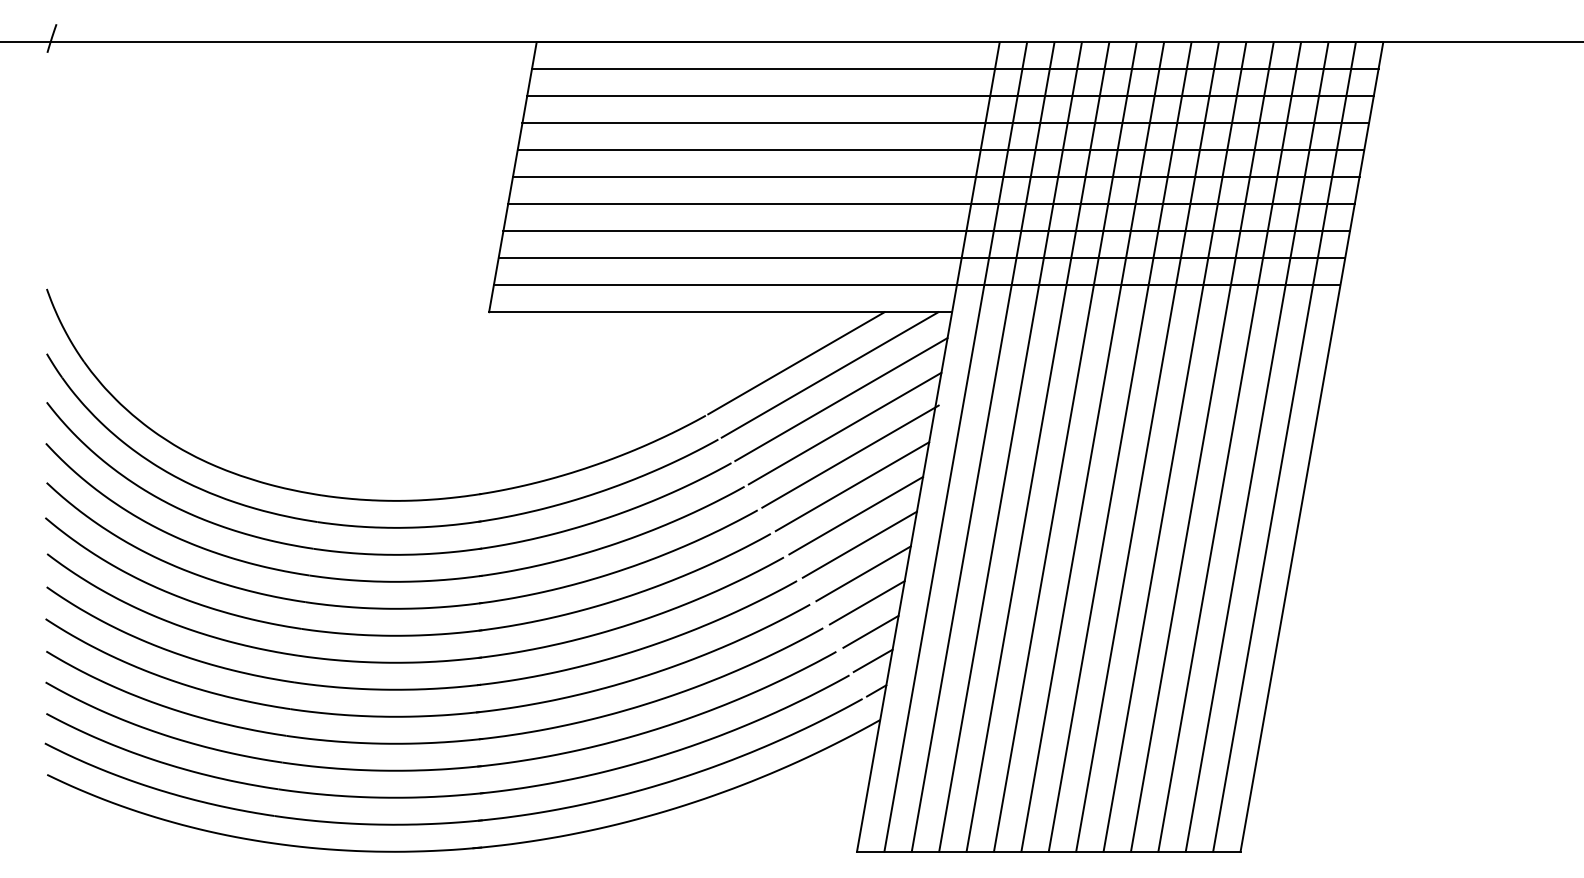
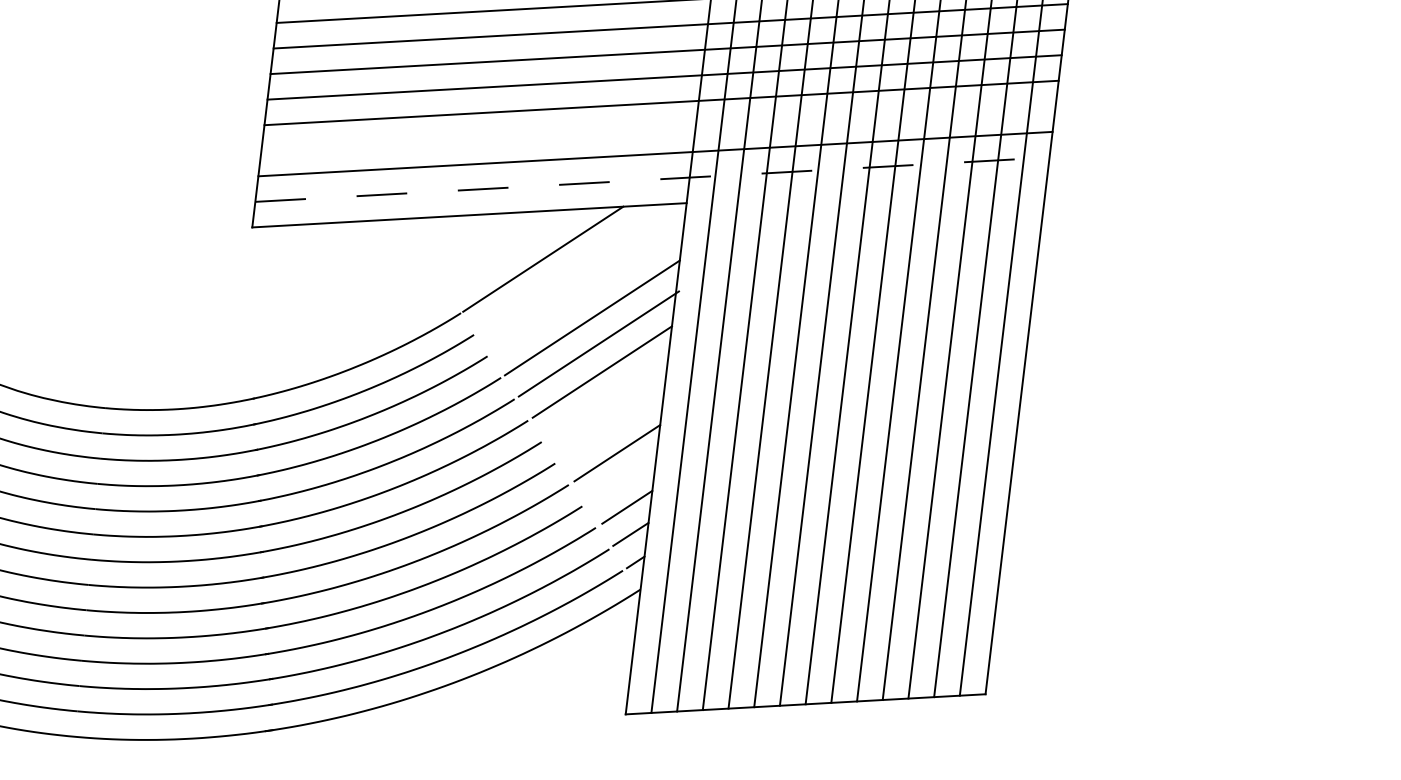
line: (926, 231) -> (658, 128), removed
line: (917, 285) -> (652, 179), solid -> dashed
line: (829, 374) -> (574, 268), removed
line: (841, 399) -> (587, 290), removed
line: (856, 515) -> (607, 398), removed
line: (859, 544) -> (611, 425), removed
line: (866, 602) -> (621, 480), removed

